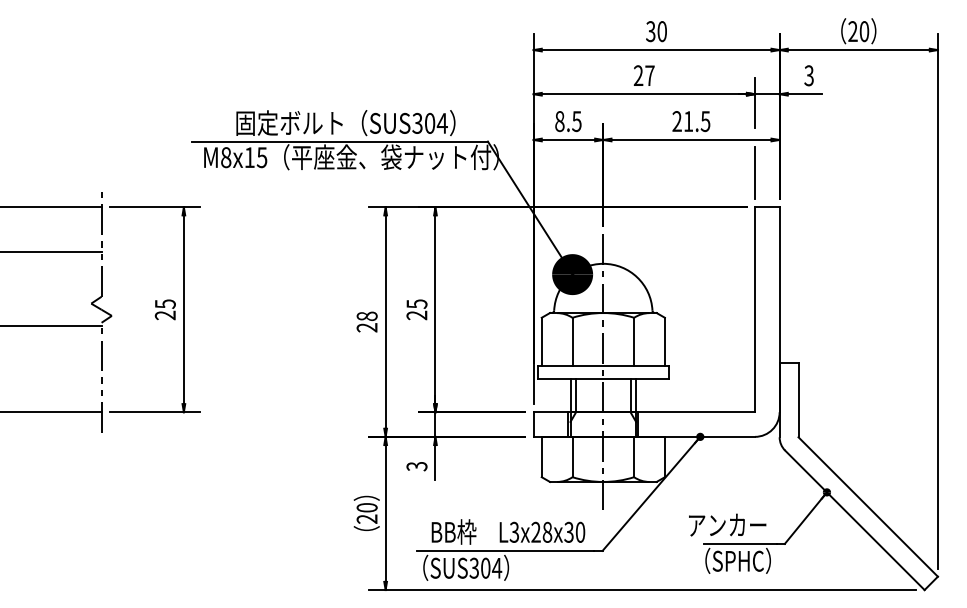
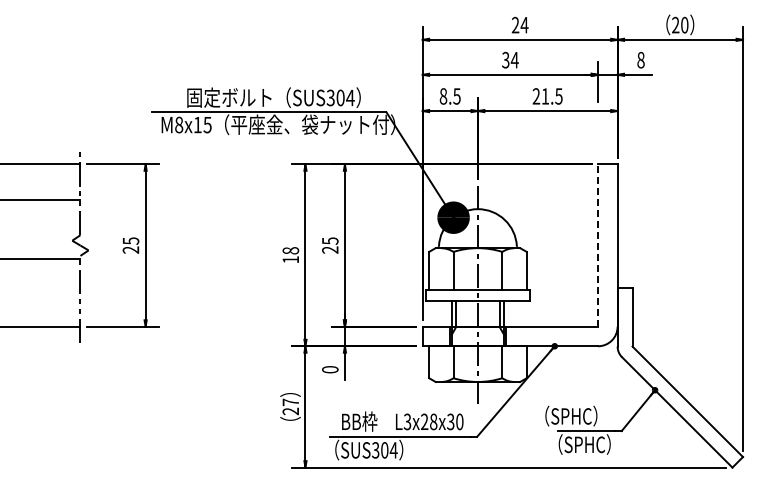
text: (655, 30) -> (519, 24), 30 -> 24
text: (644, 76) -> (510, 60), 27 -> 34
text: (808, 76) -> (640, 60), 3 -> 8
line: (755, 173) -> (598, 137), removed
line: (755, 309) -> (598, 245), solid -> dashed
text: (366, 327) -> (290, 259), 28 -> 18
text: (417, 466) -> (330, 369), 3 -> 0
text: (366, 507) -> (290, 402), 20 -> 27
text: (726, 524) -> (575, 415), アンカー -> （SPHC）

